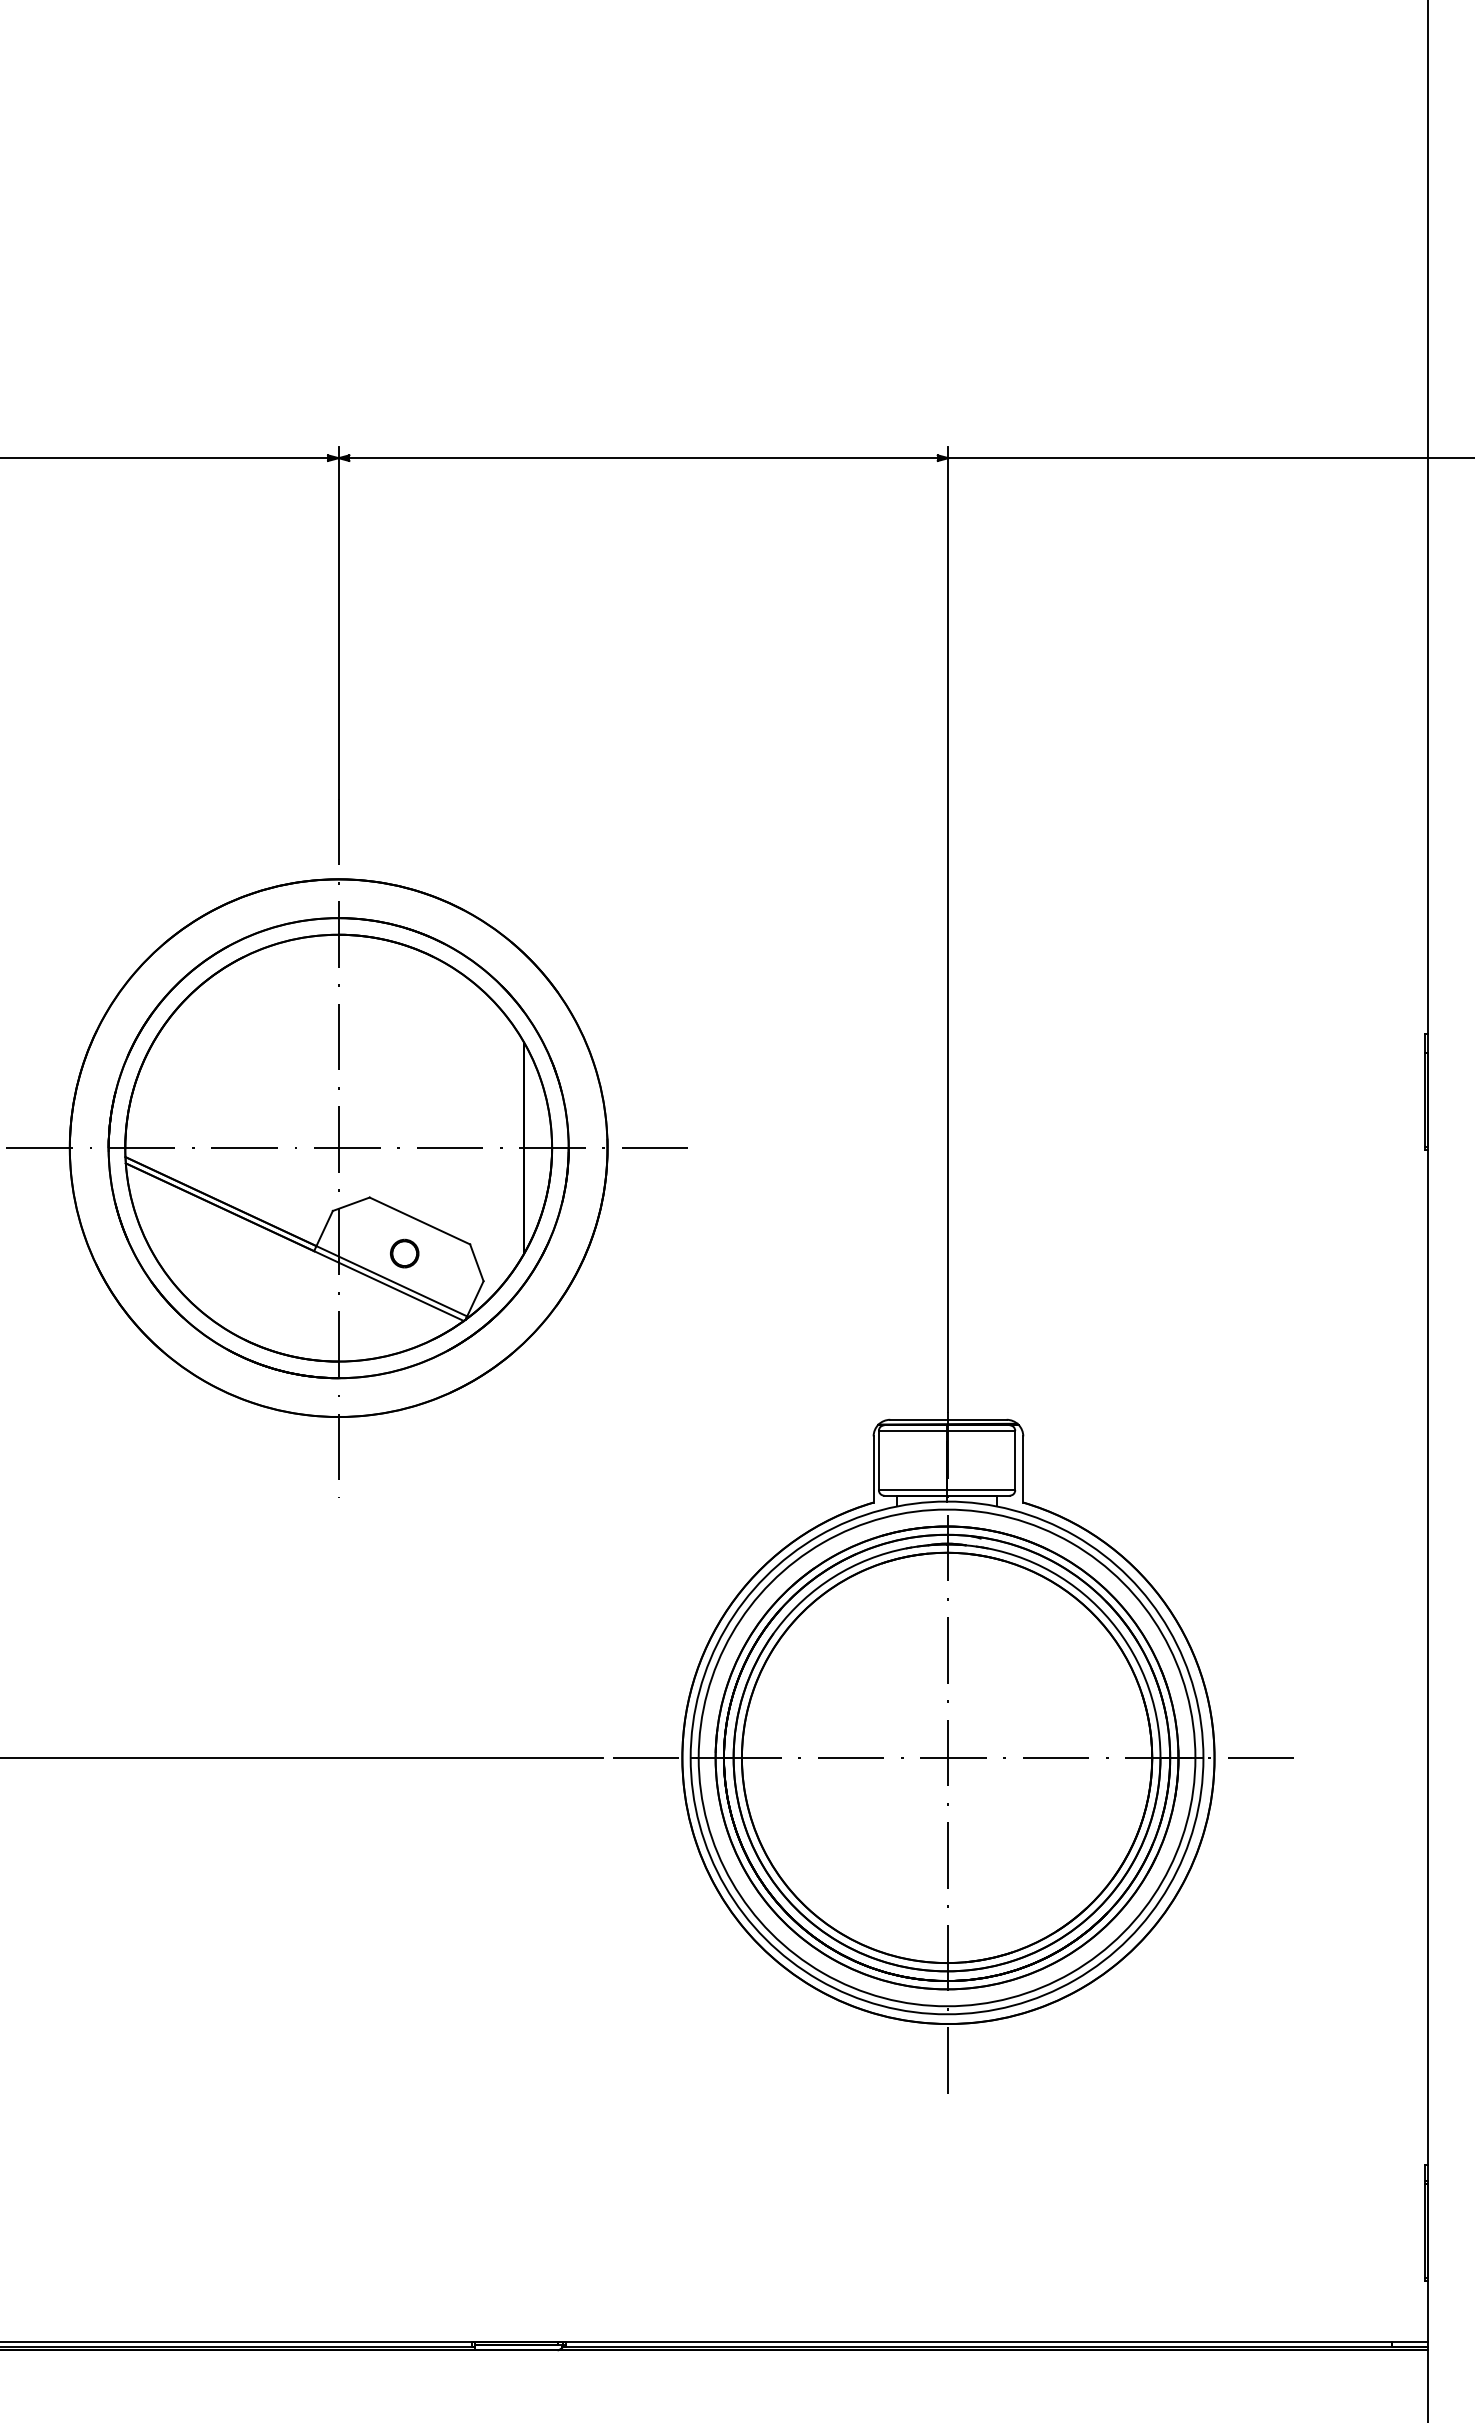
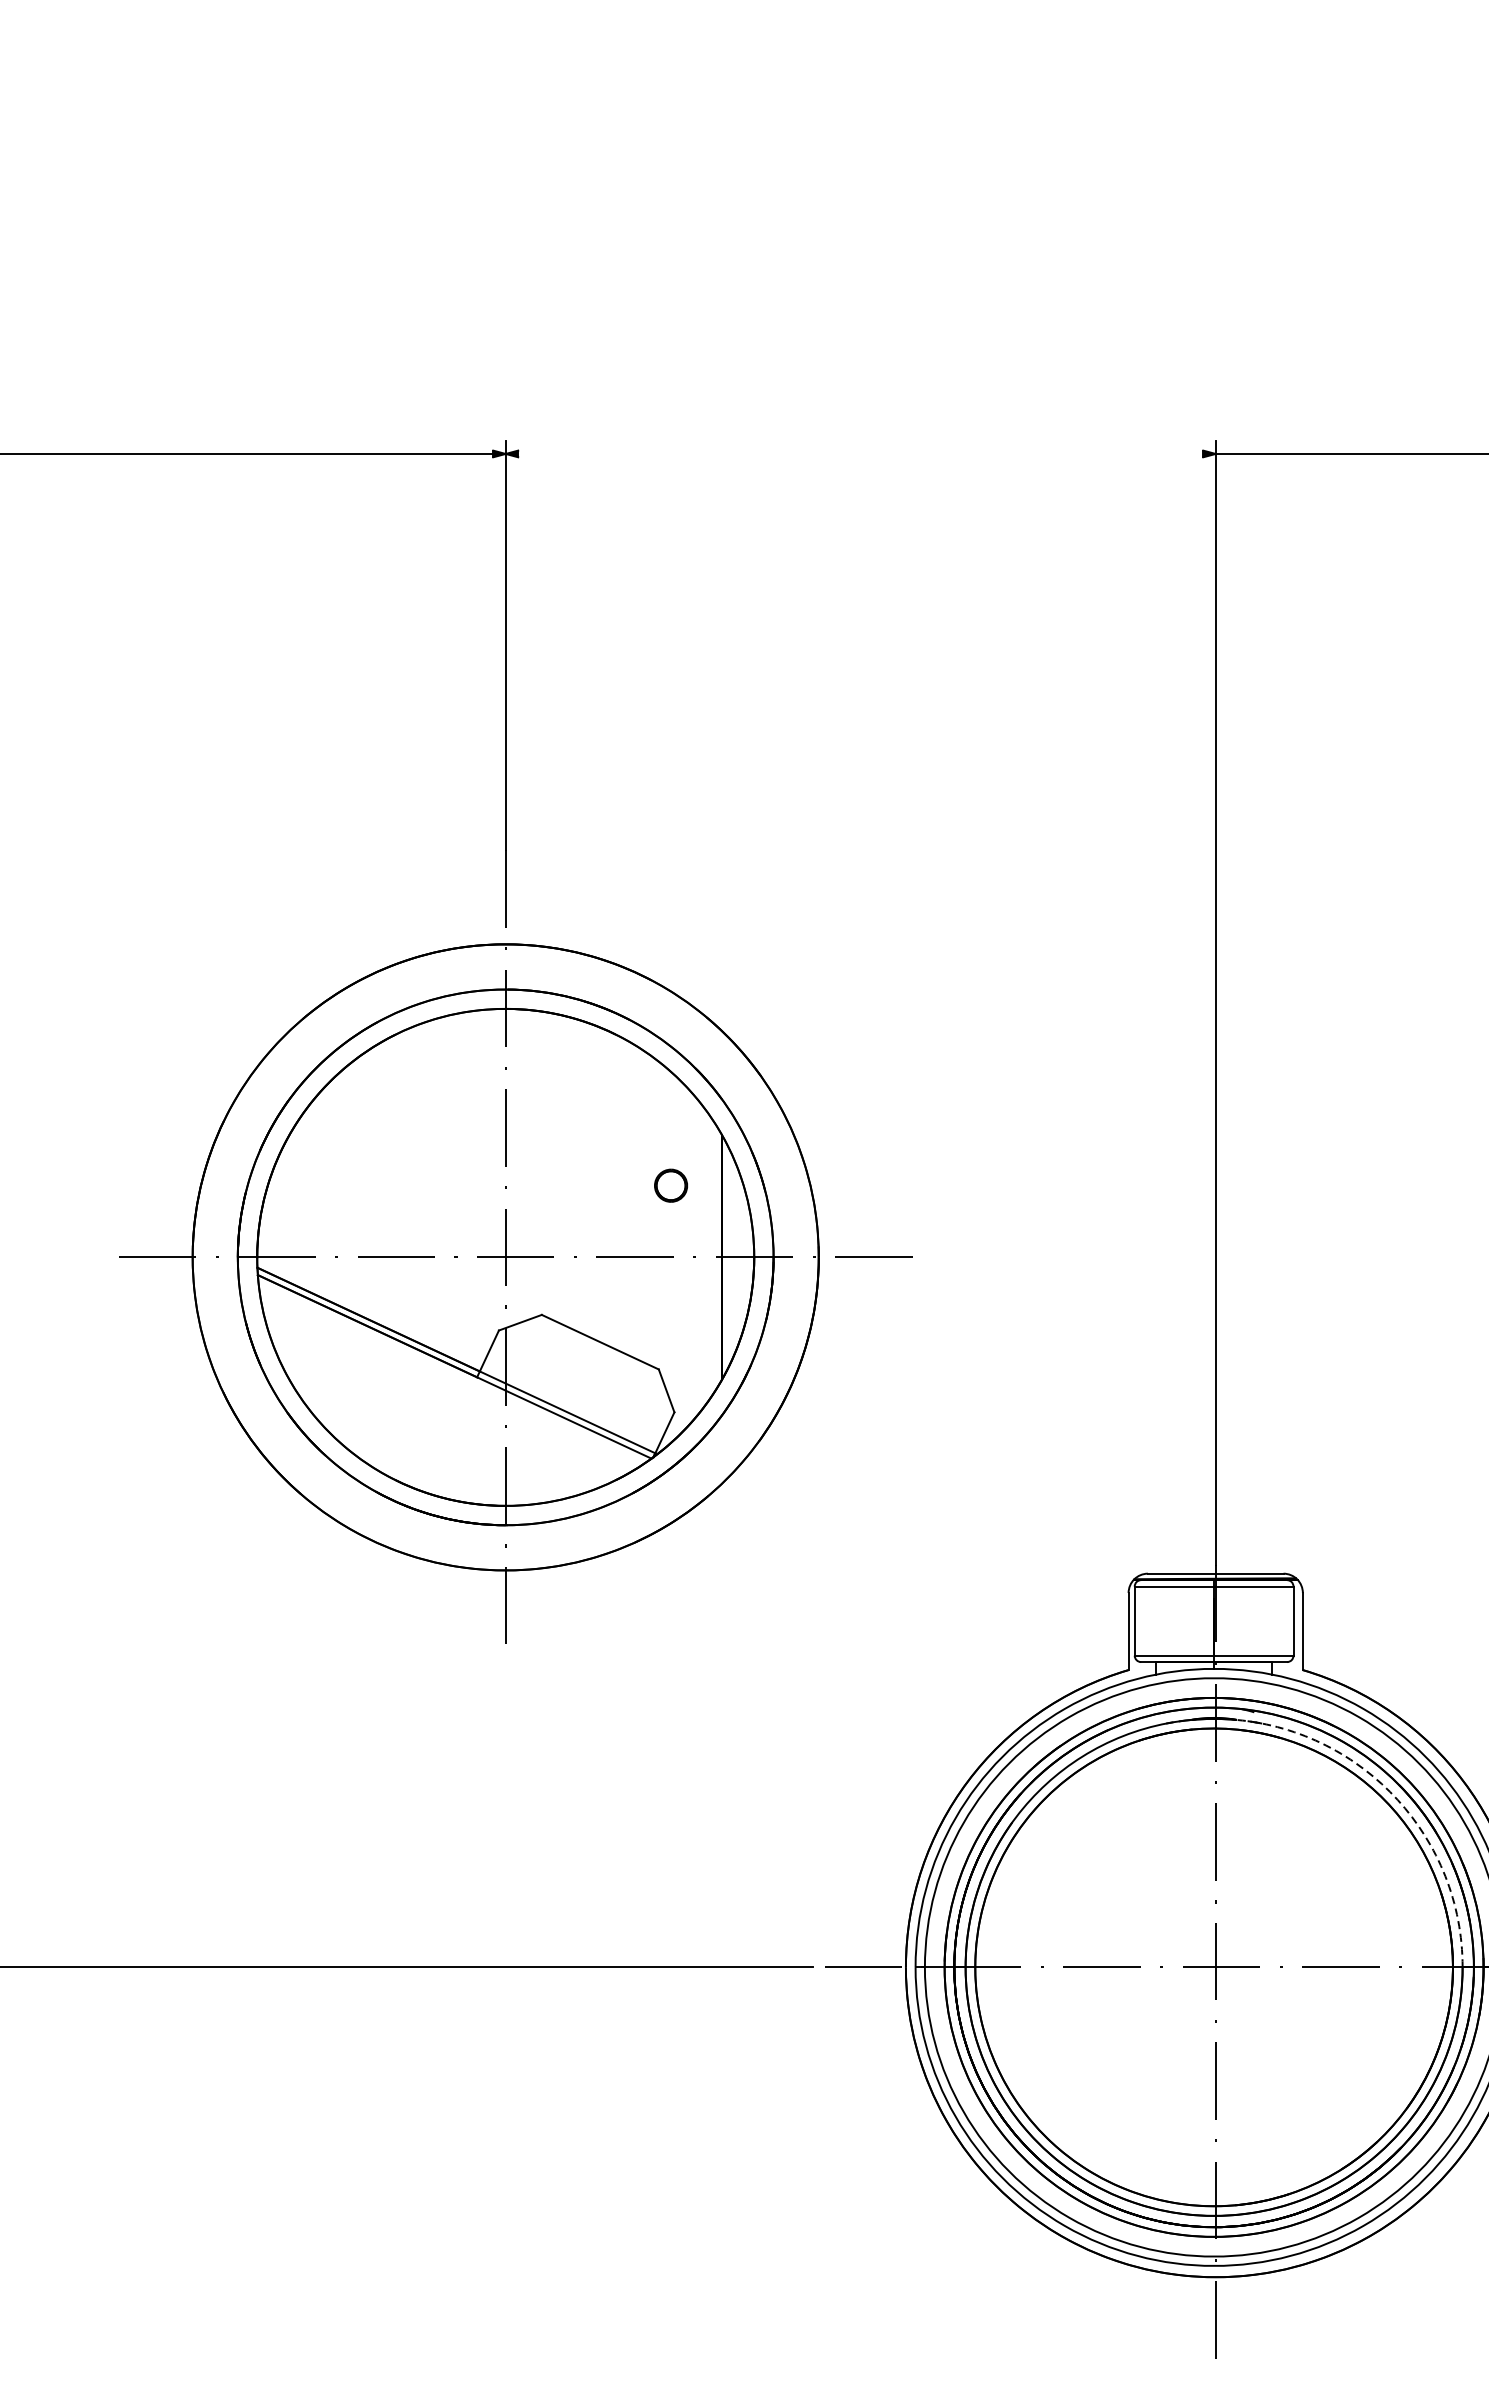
line: (643, 458) -> (860, 454), removed
part: (404, 1253) -> (670, 1185), moved
arc: (1104, 1614) -> (1397, 1800), solid -> dashed

